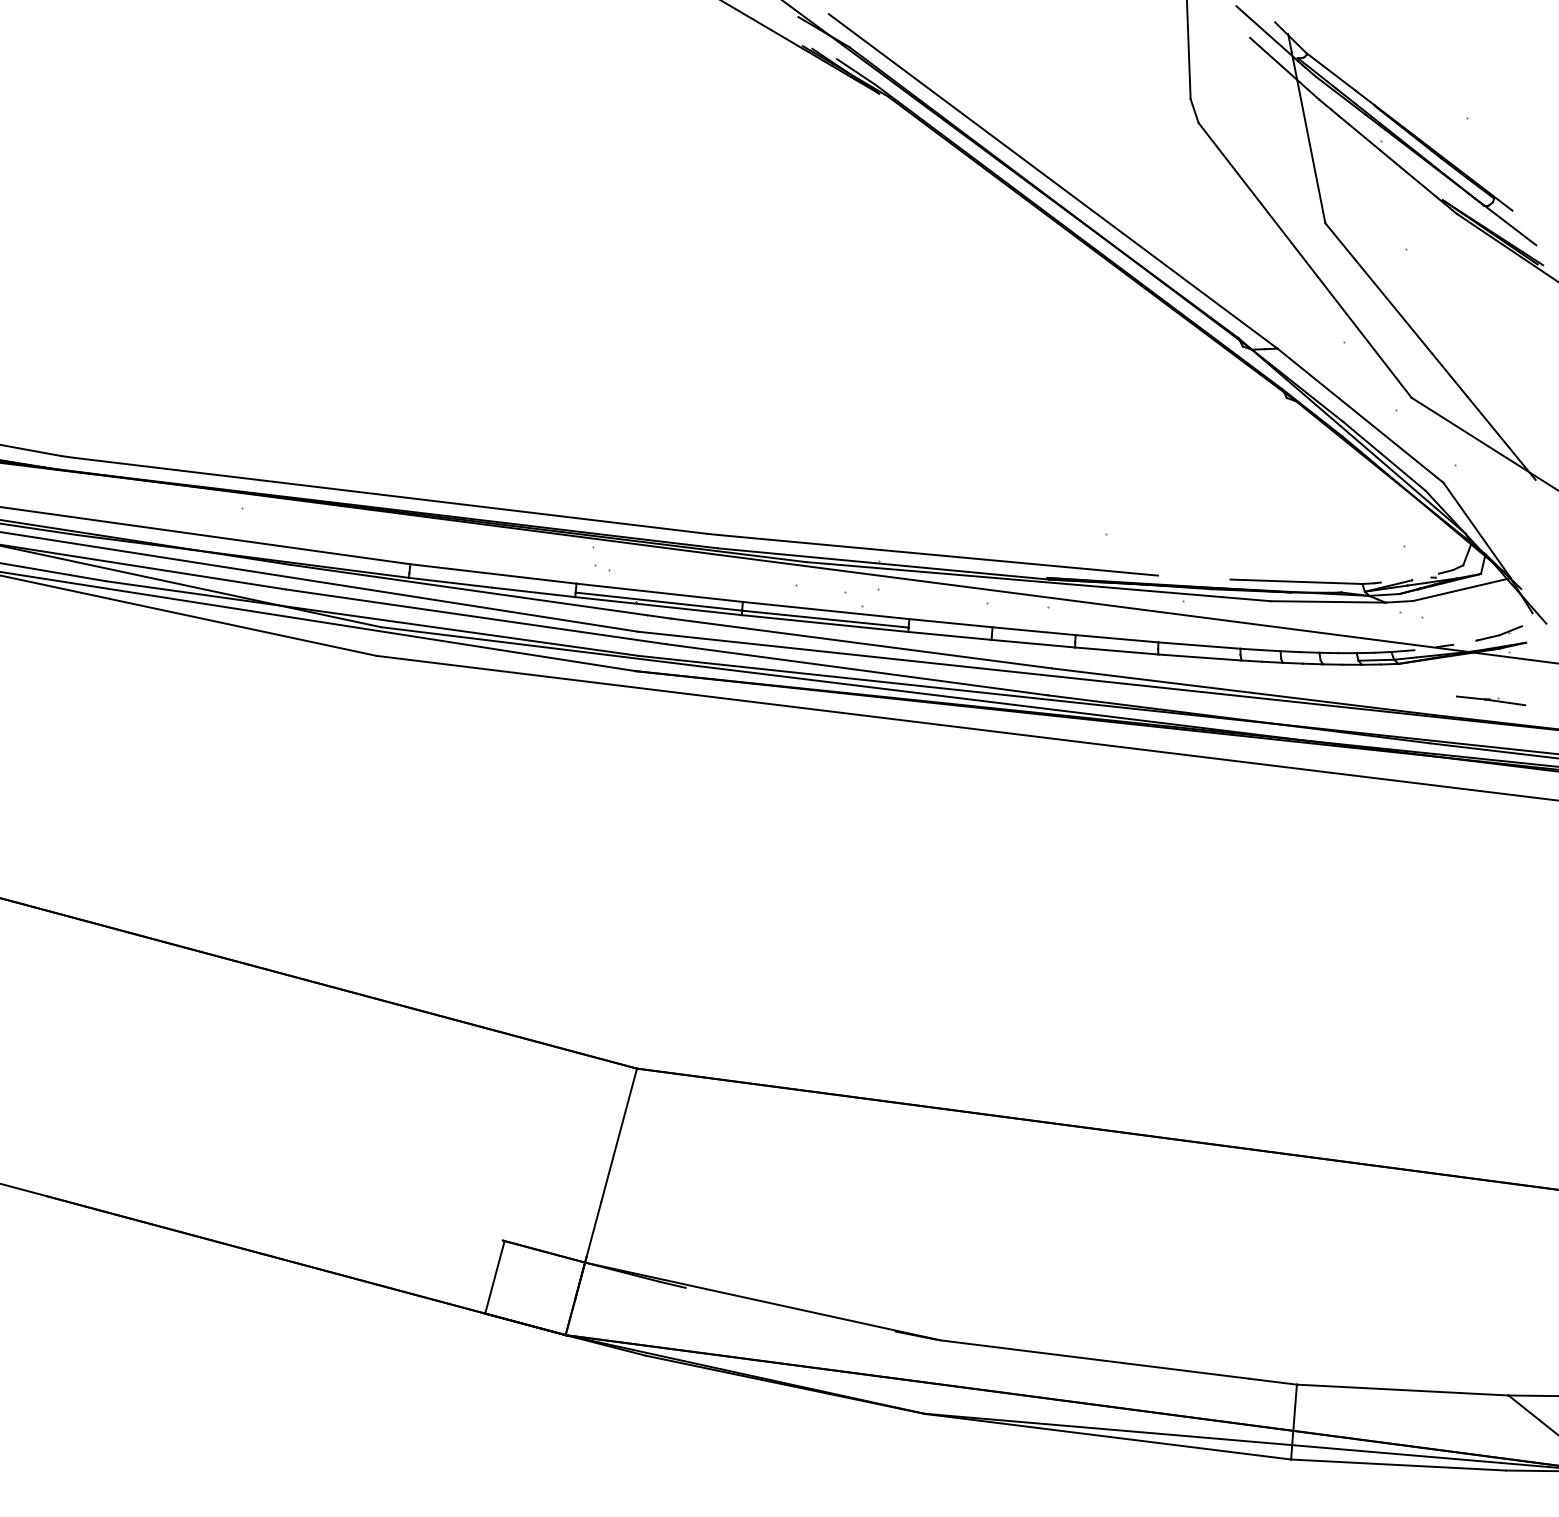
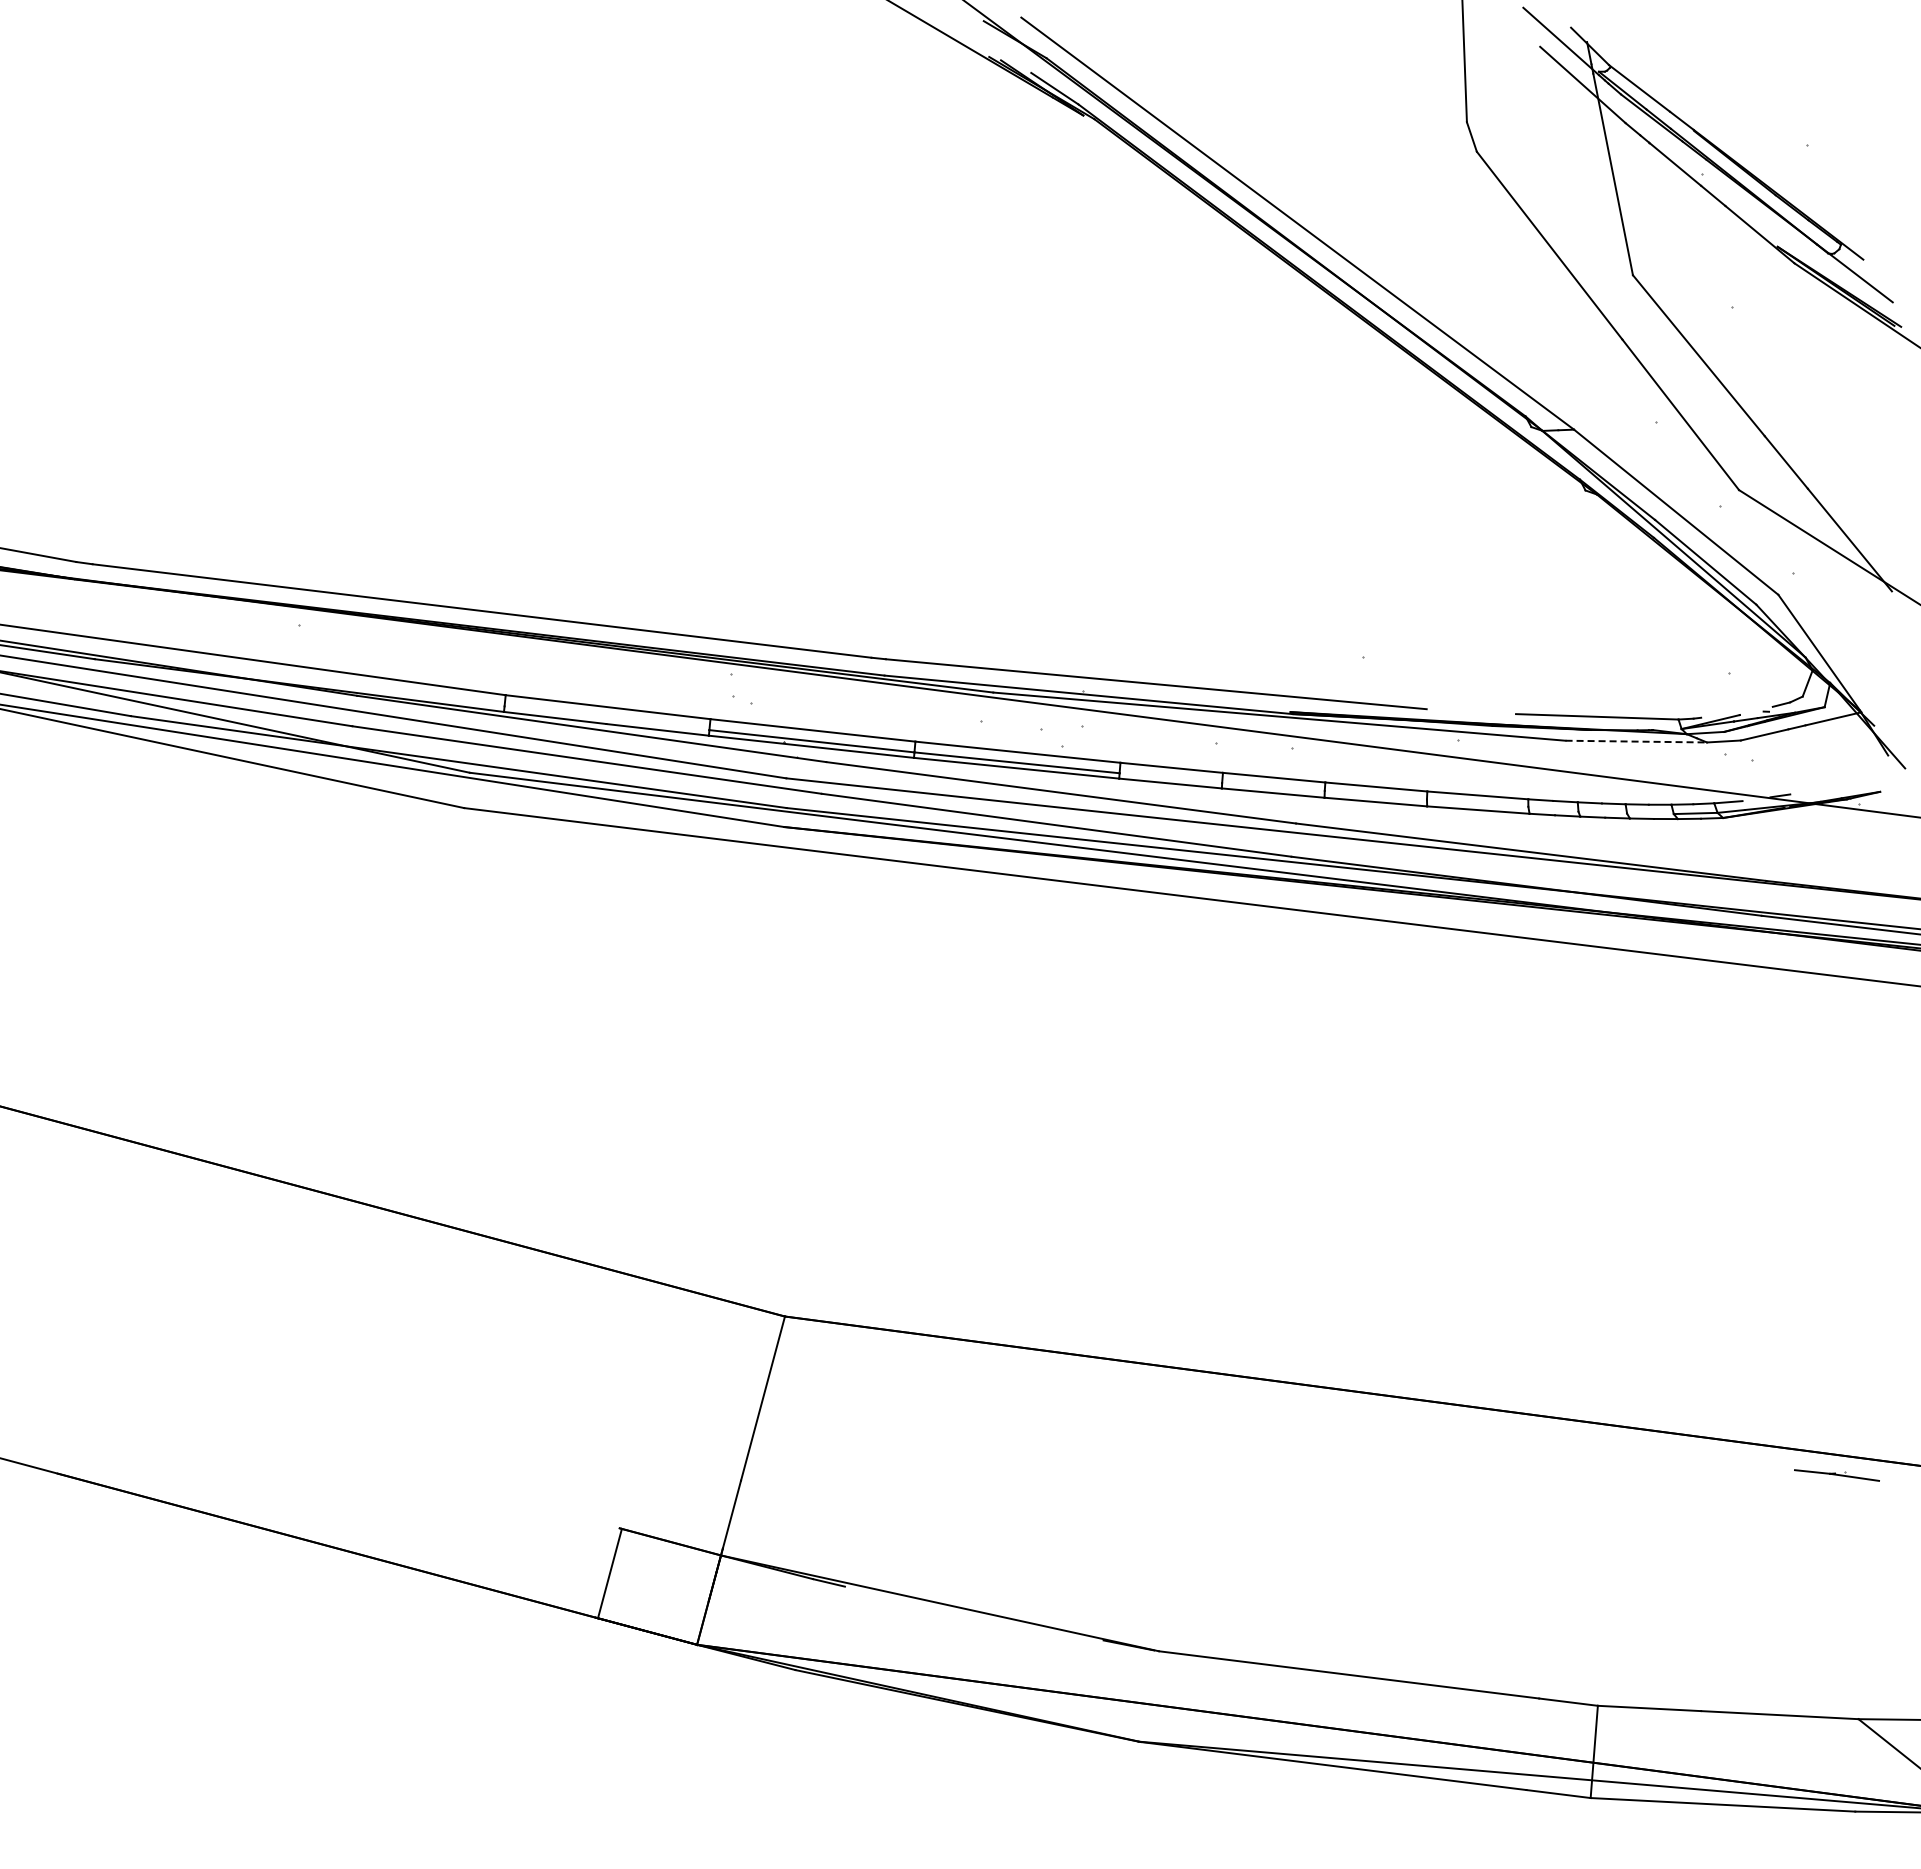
line: (1328, 601) -> (1636, 741), solid -> dashed
part: (1499, 633) -> (1847, 780), removed
part: (1490, 700) -> (1836, 1475), moved

